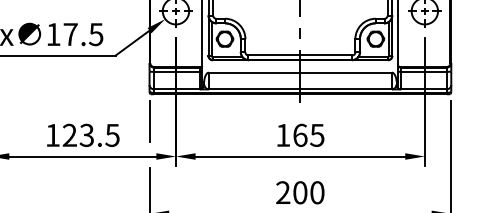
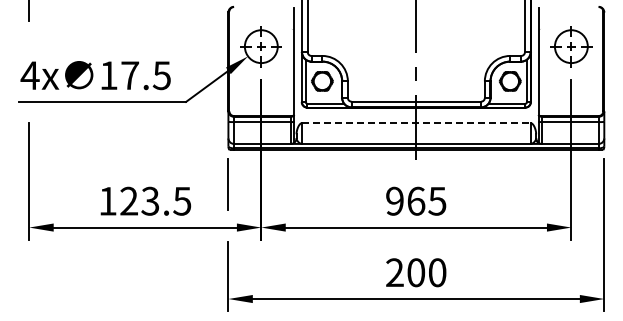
line: (300, 72) -> (416, 123), solid -> dashed
text: (282, 134) -> (394, 200), 165 -> 965

